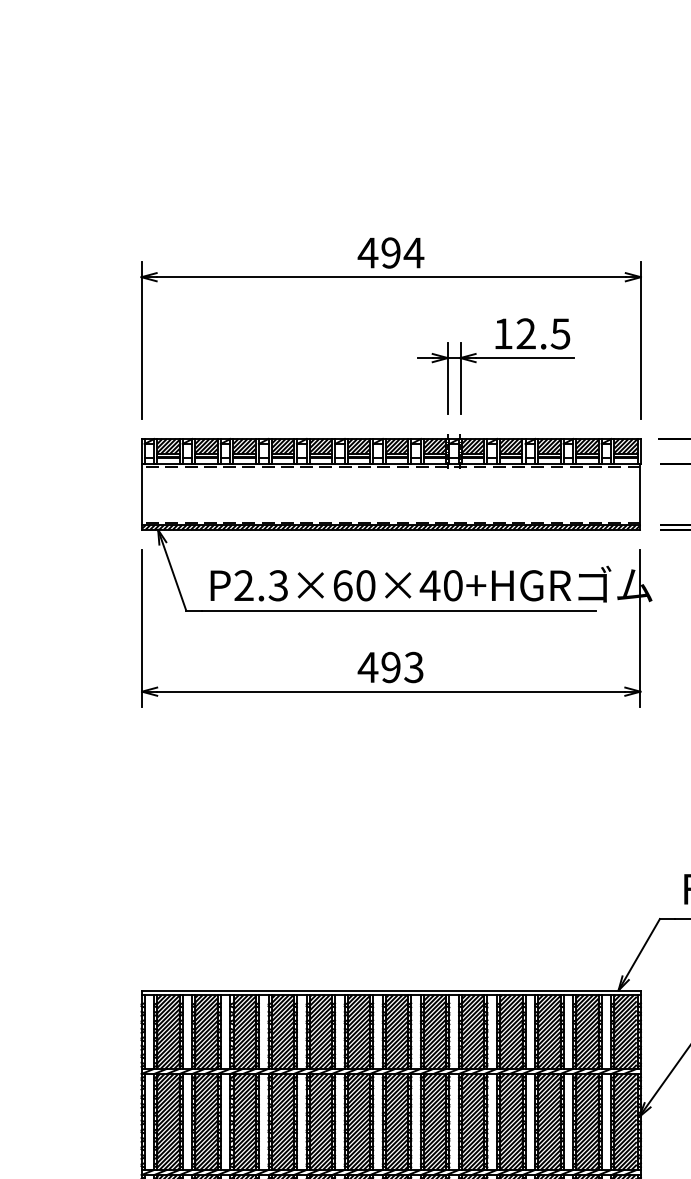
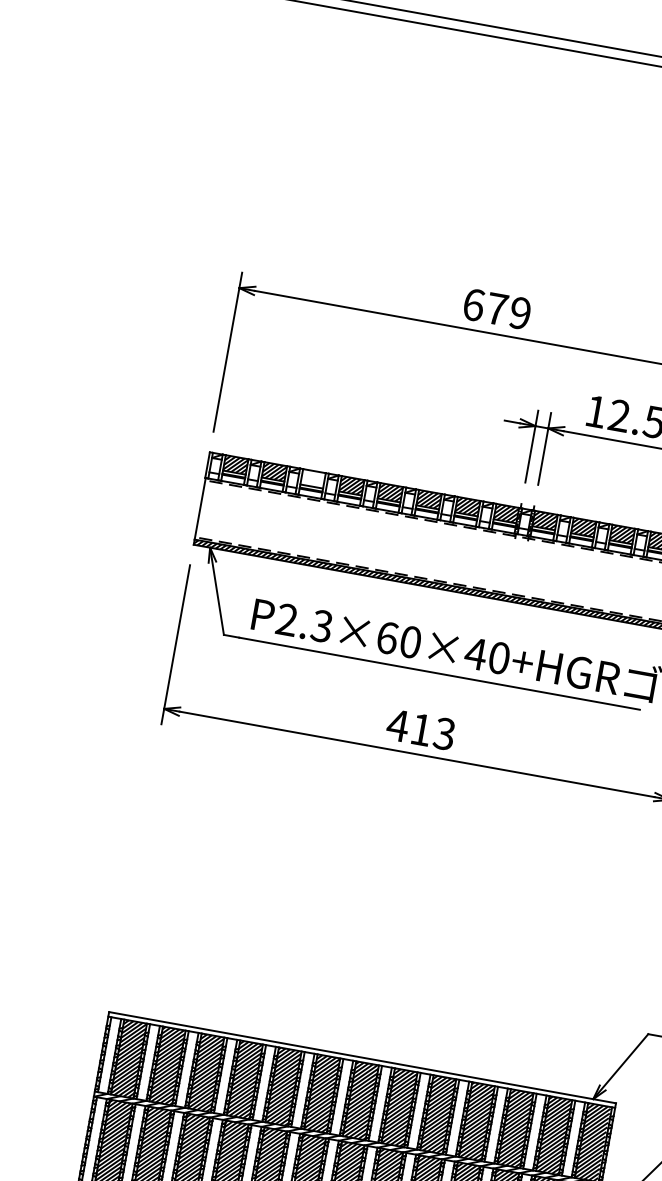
text: (390, 252) -> (496, 308), 494 -> 679
hatch: (244, 446) -> (312, 478), removed
text: (390, 667) -> (420, 729), 493 -> 413

